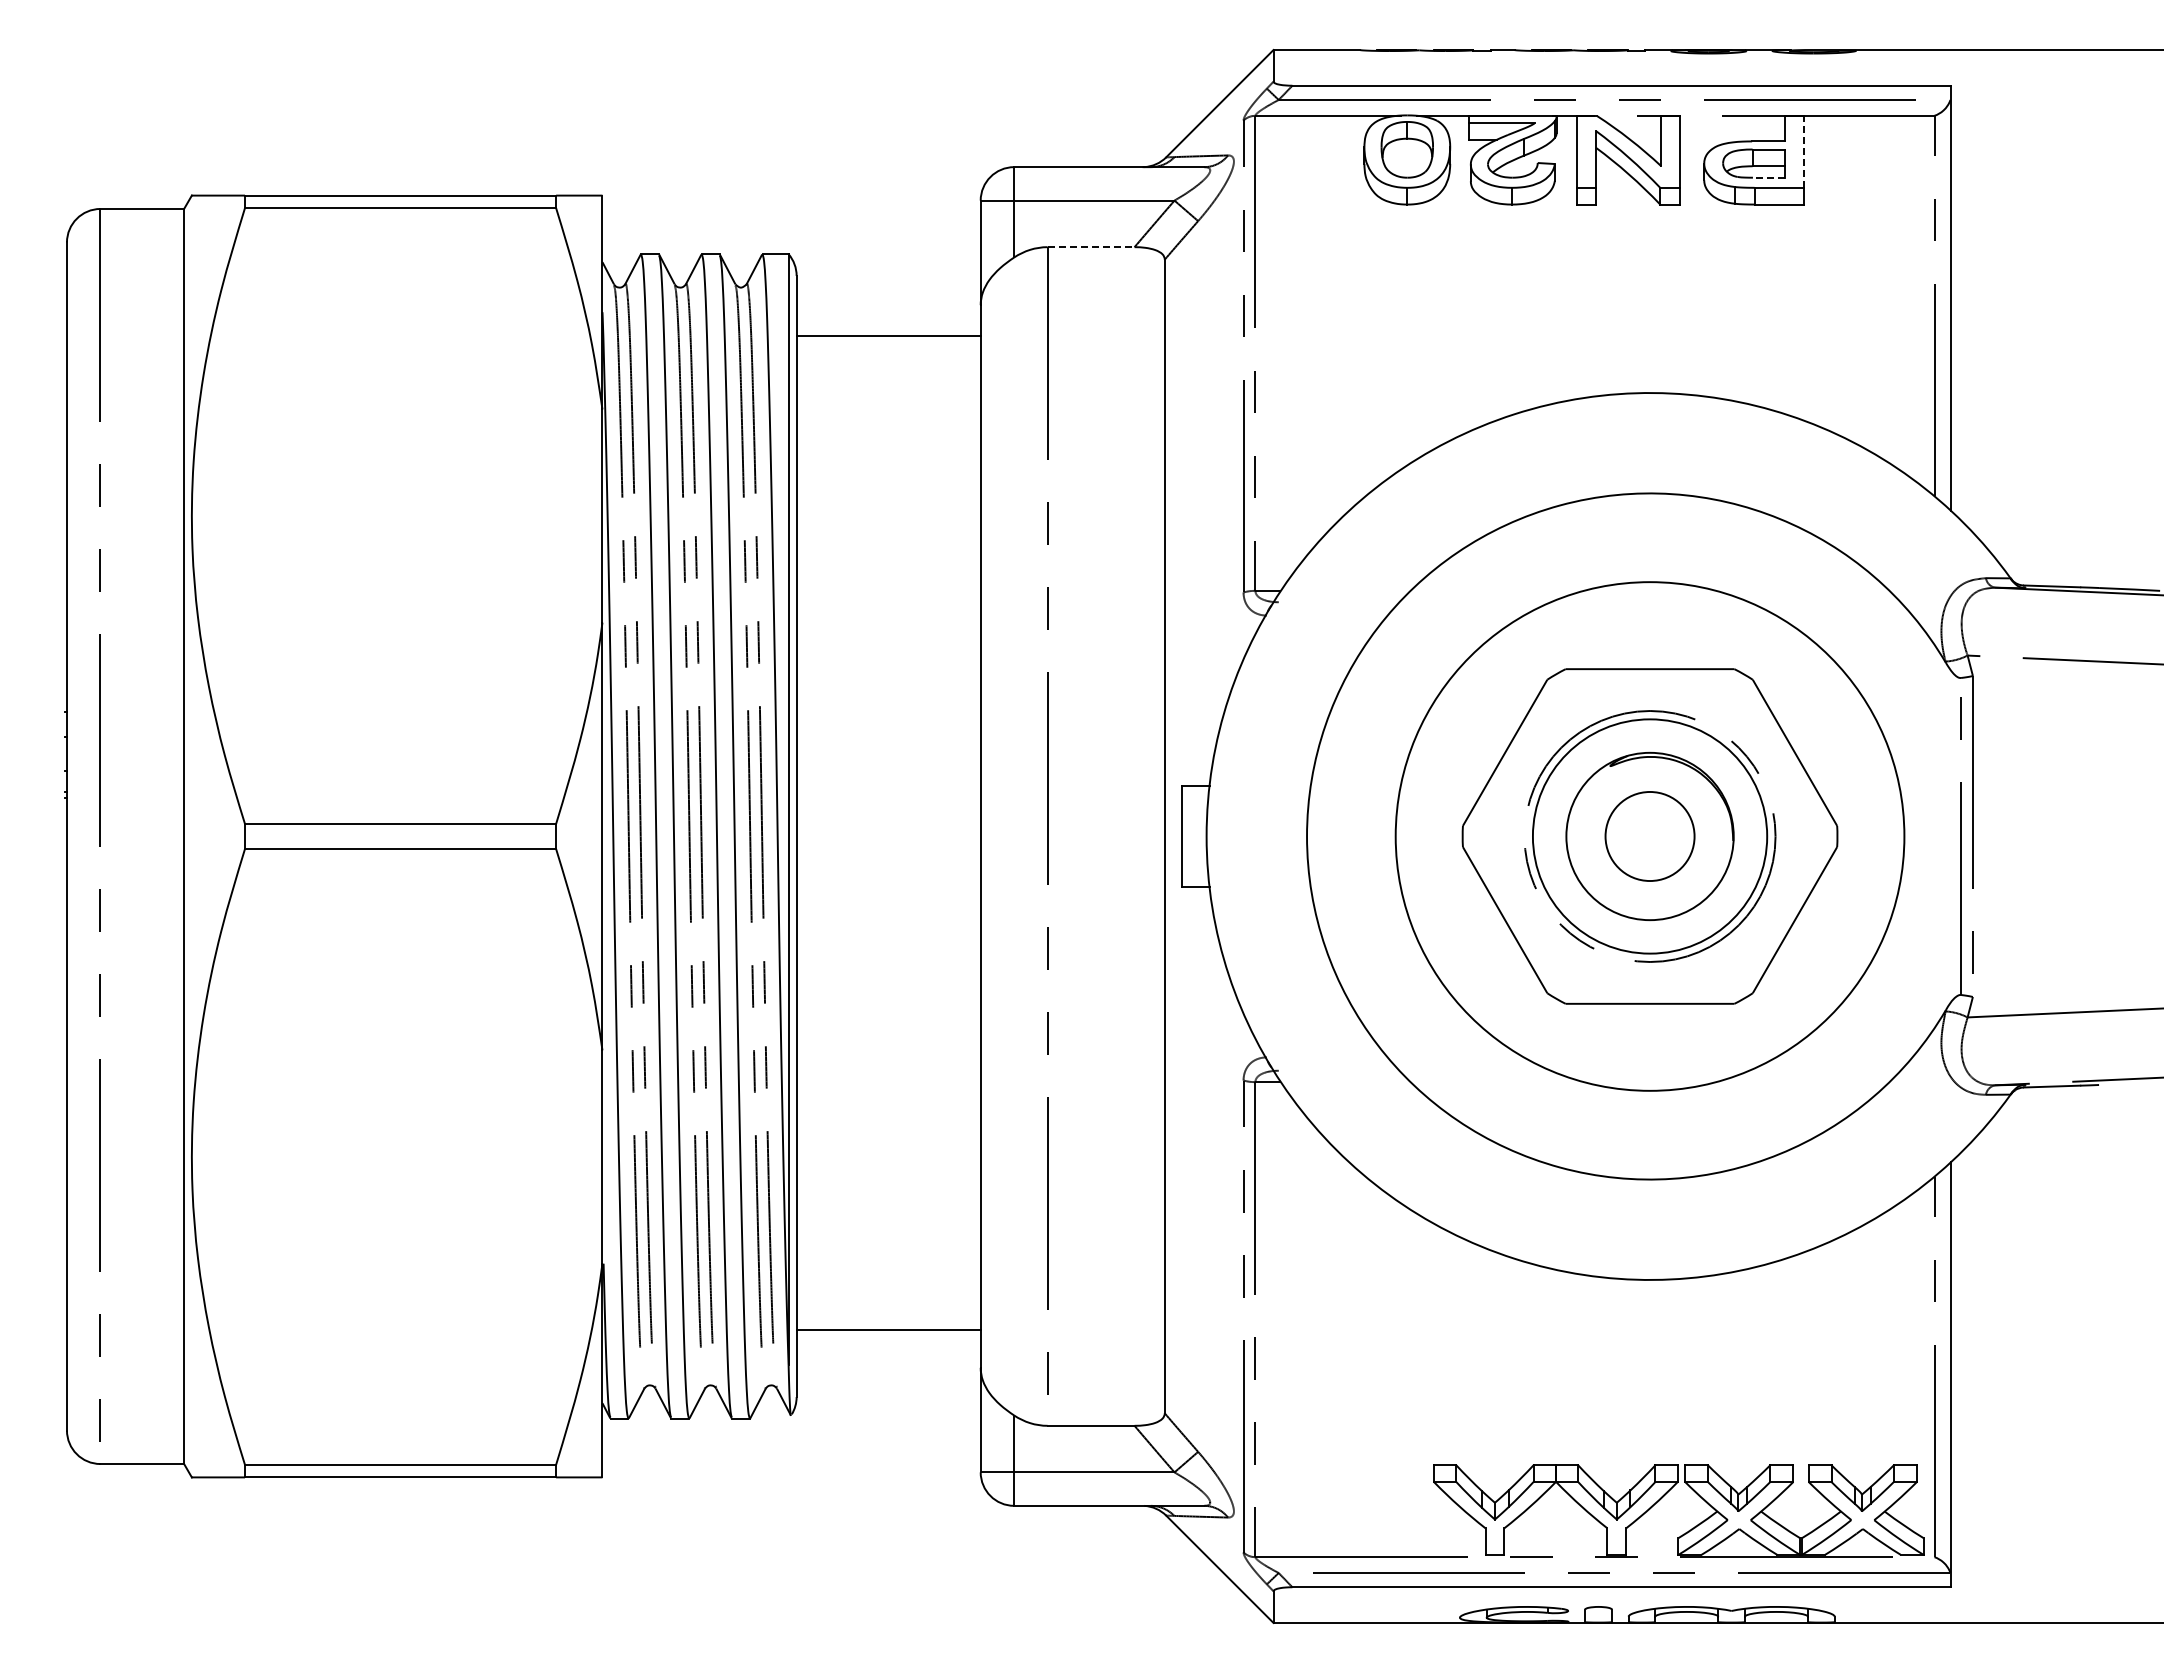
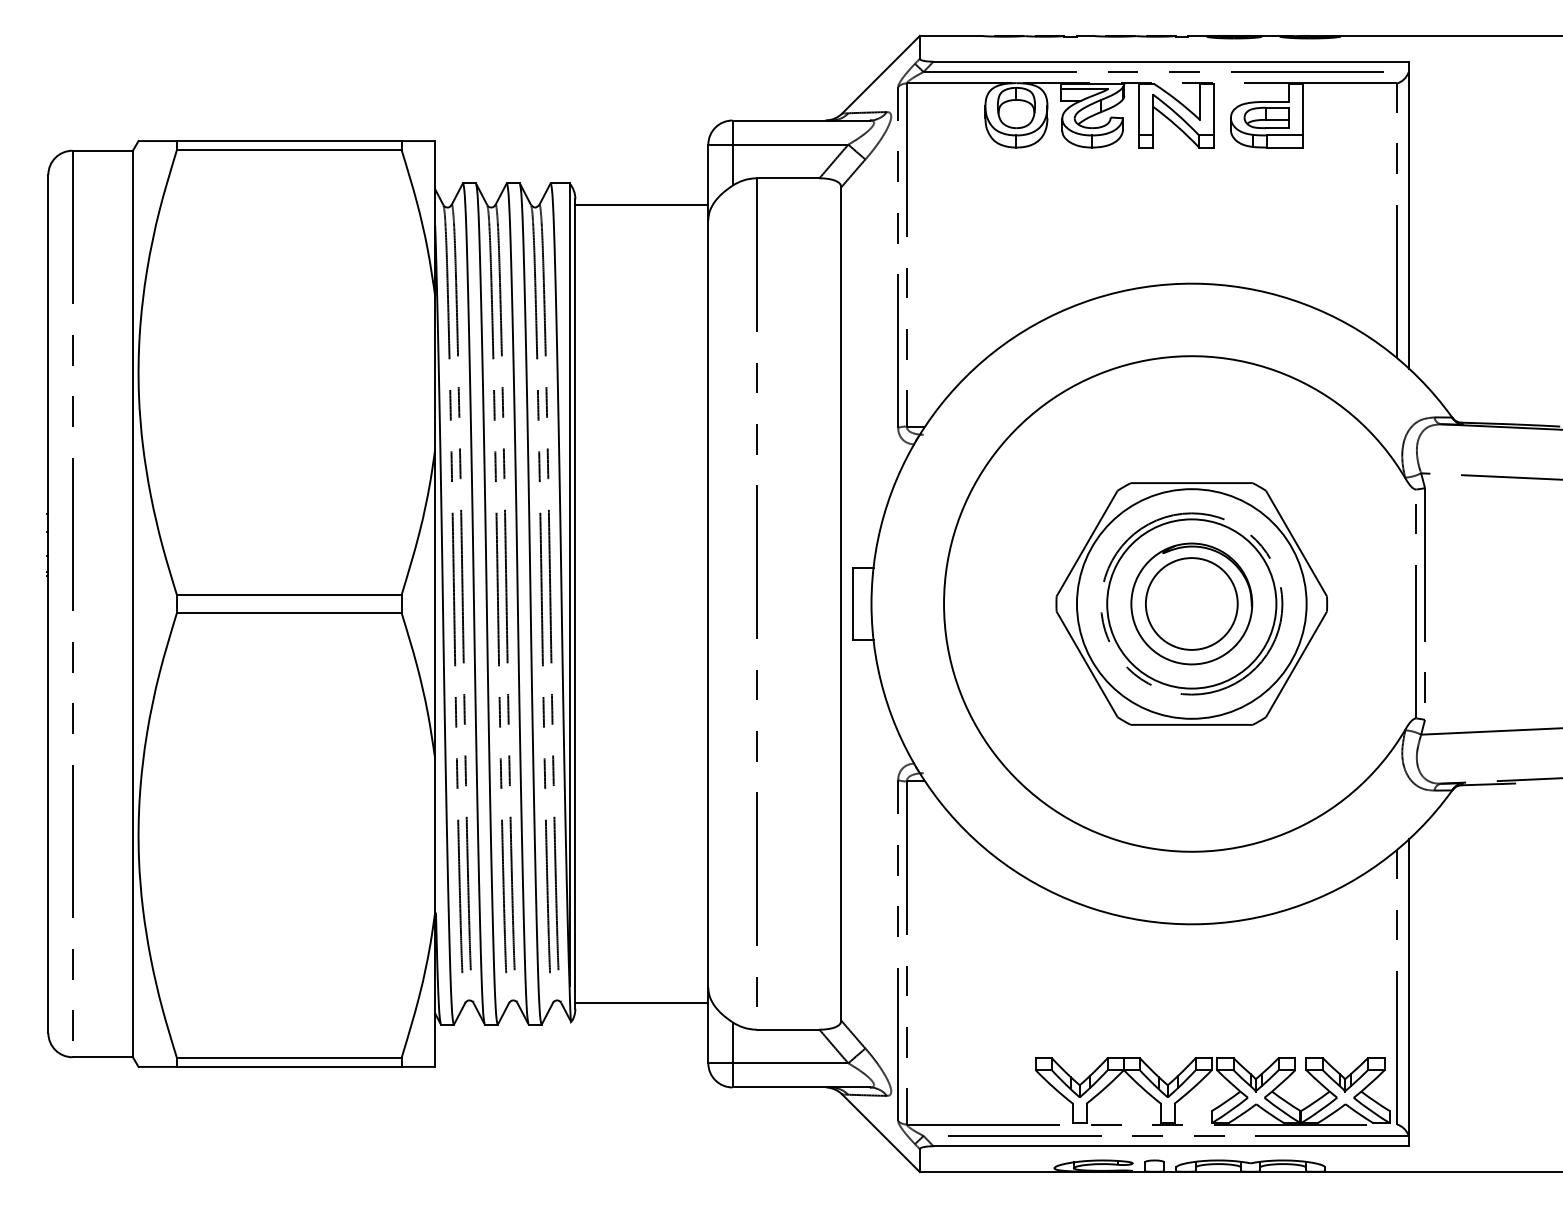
line: (1803, 151) -> (1302, 109), dashed -> solid
line: (1768, 177) -> (1277, 128), dashed -> solid
line: (1091, 247) -> (788, 178), dashed -> solid
line: (888, 336) -> (641, 205), moved
circle: (1649, 836) -> (1191, 604), size x1.43
circle: (1650, 836) -> (1192, 604), size x0.62
line: (888, 1329) -> (641, 1002), moved

